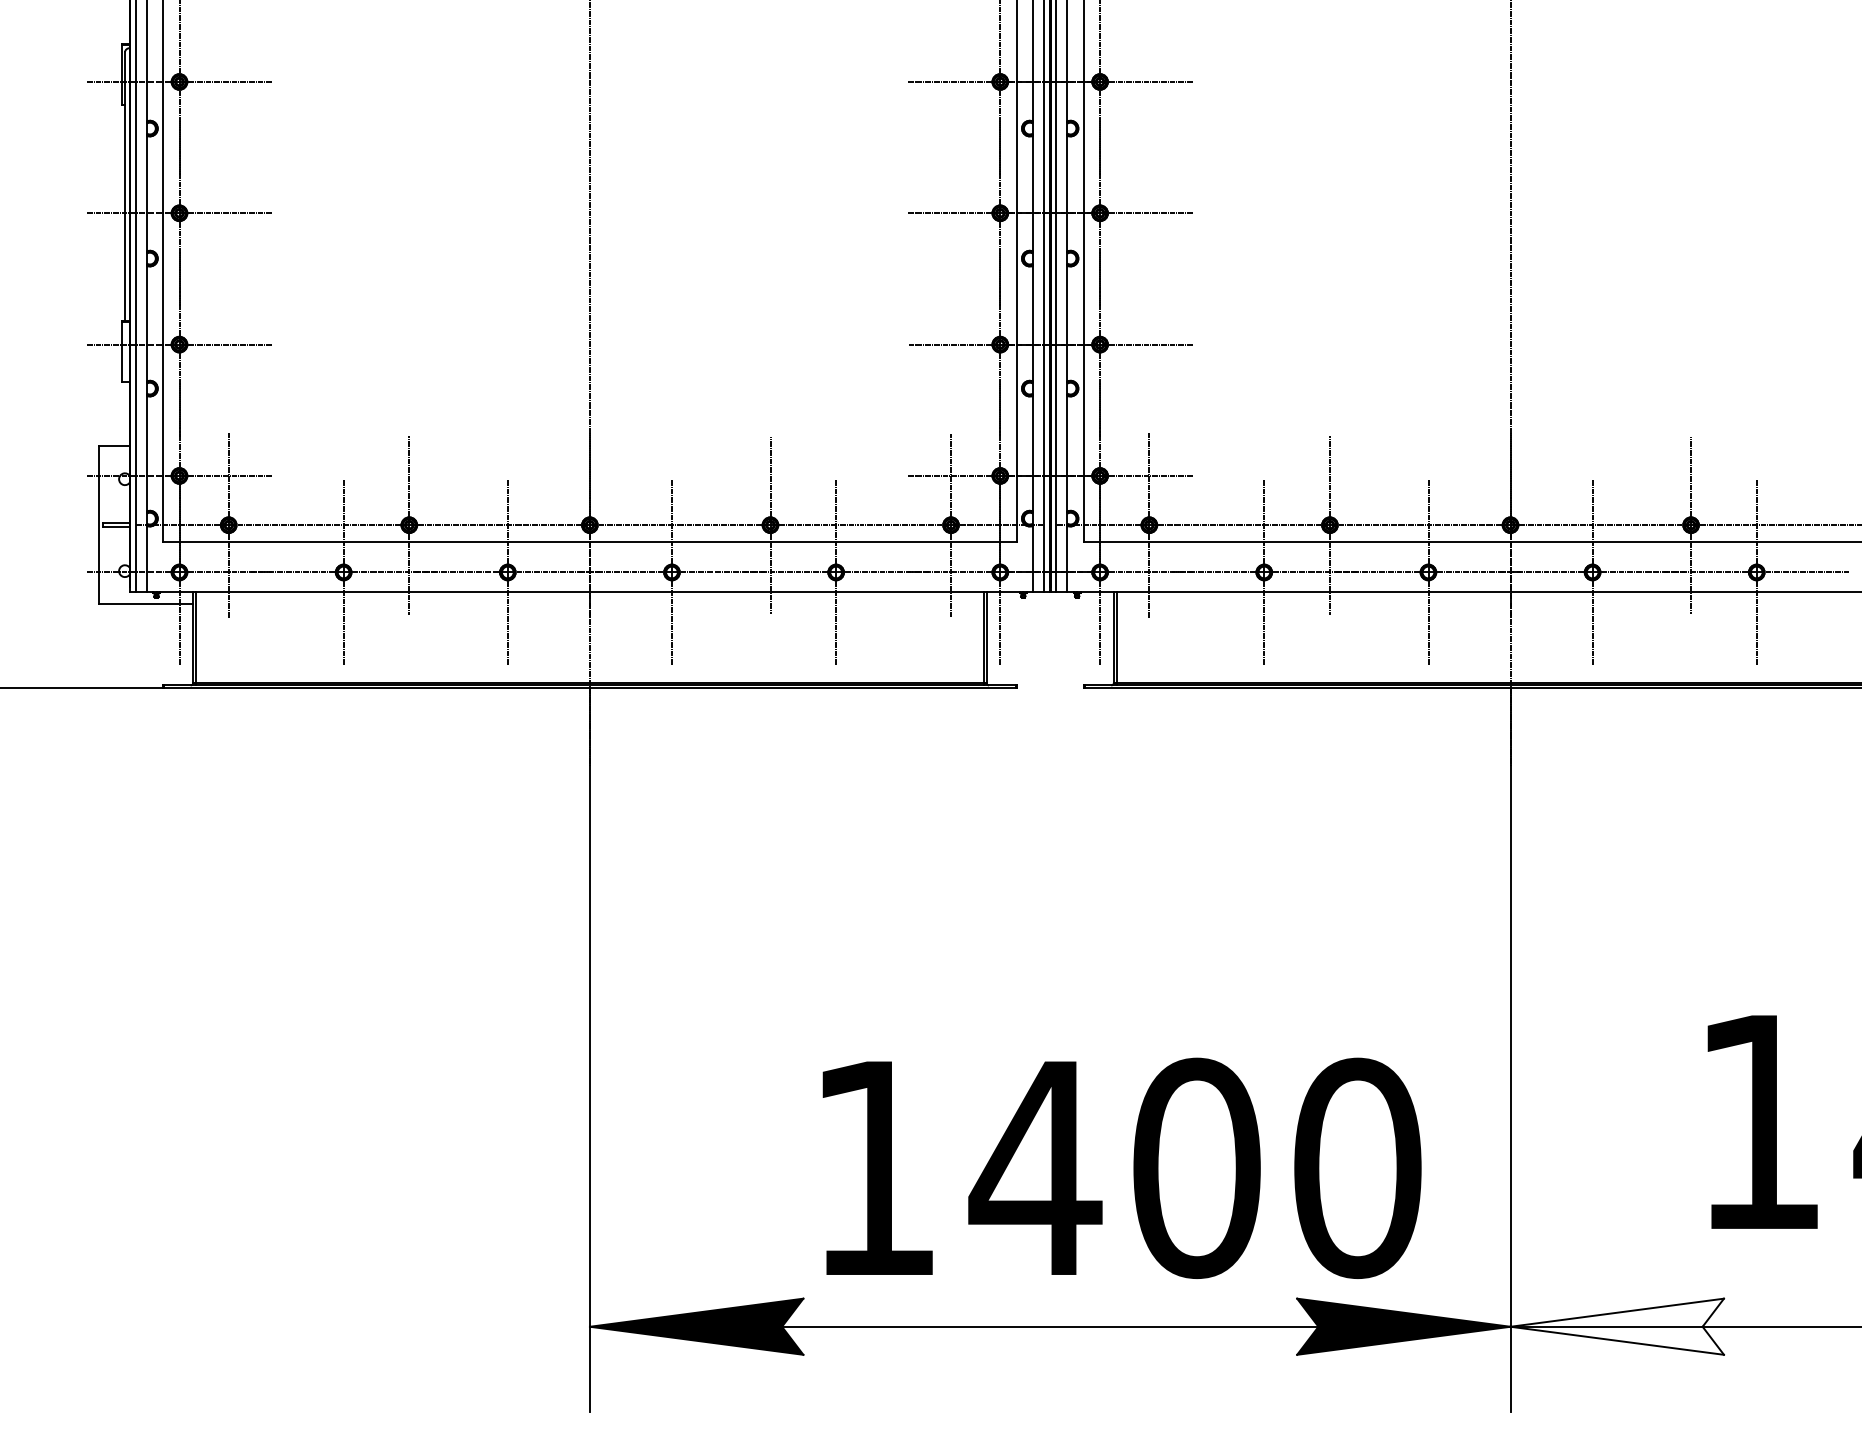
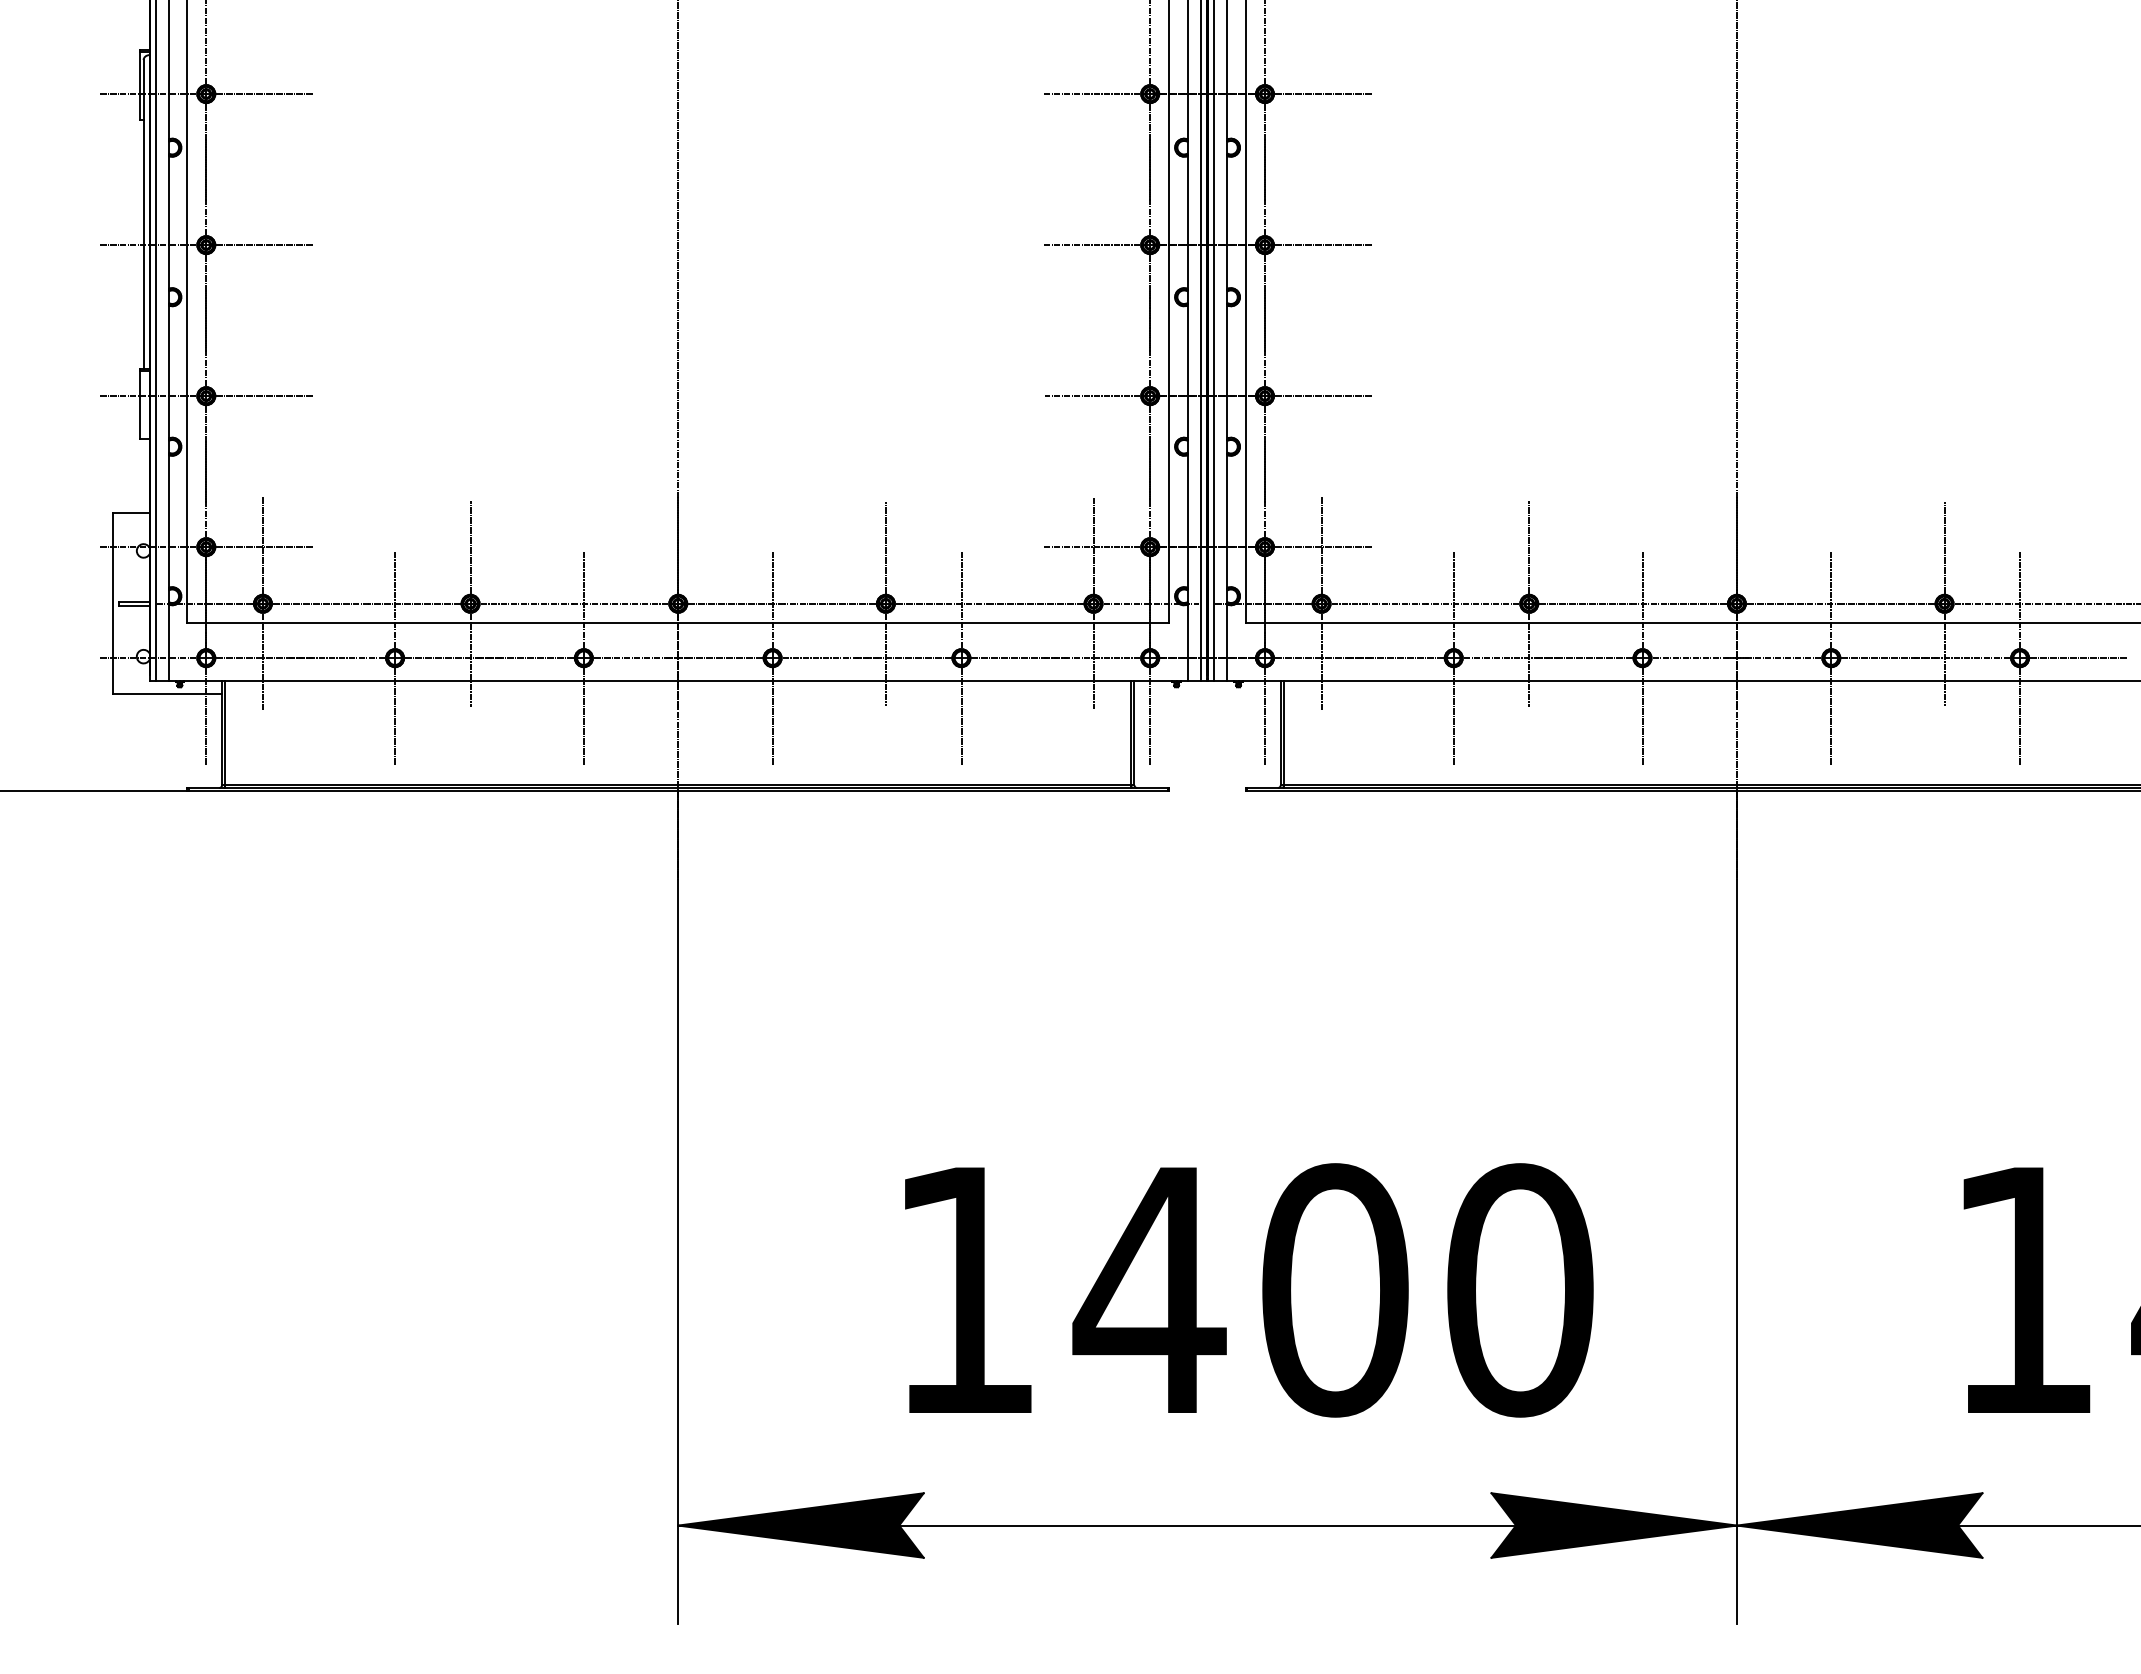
text: (1122, 1168) -> (1249, 1290), moved
fill: (1617, 1326) -> (1859, 1525), added

